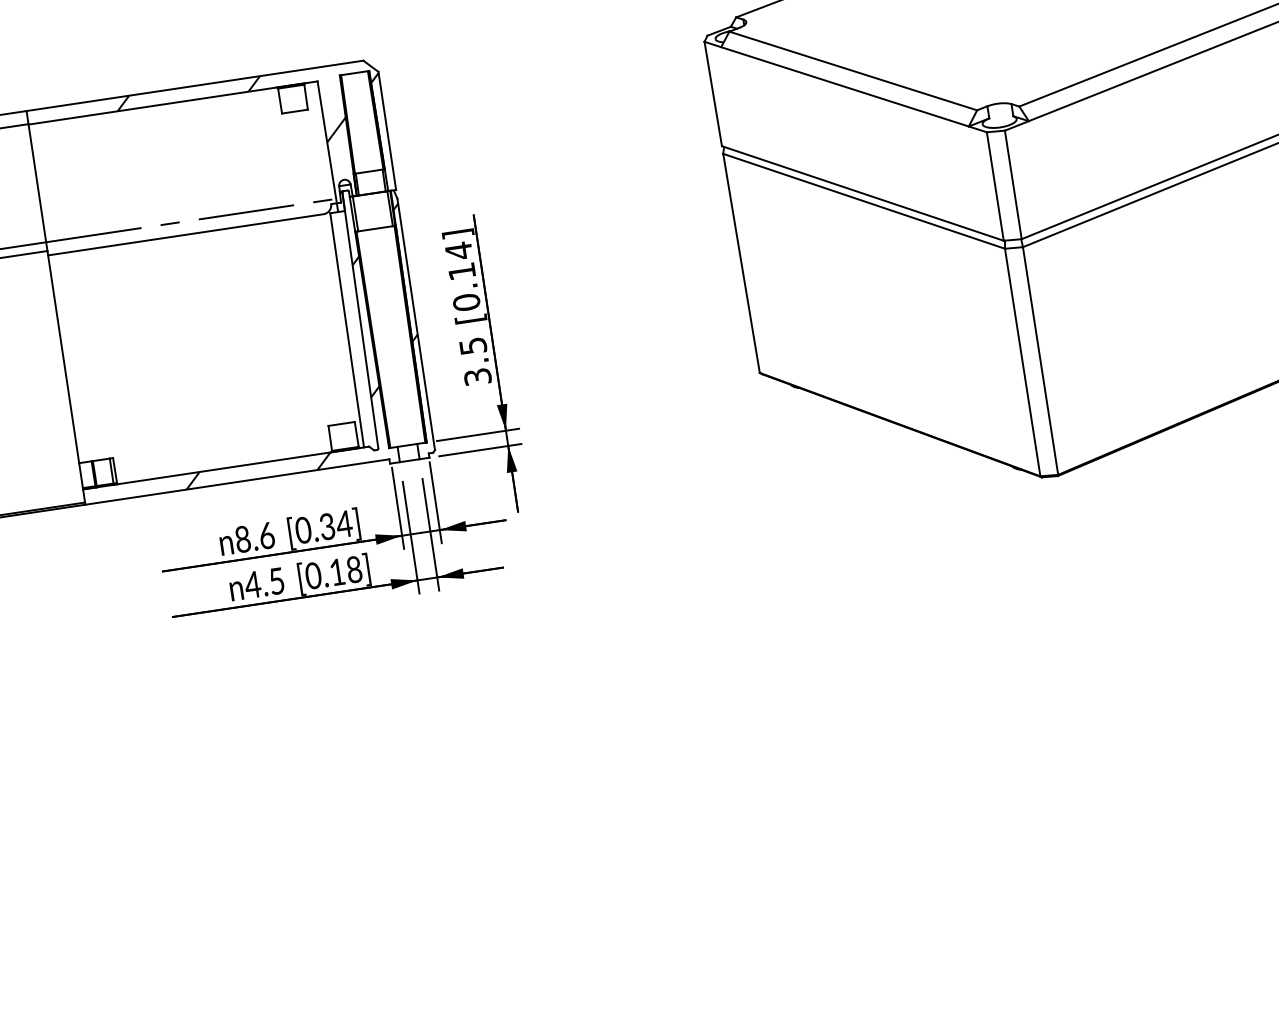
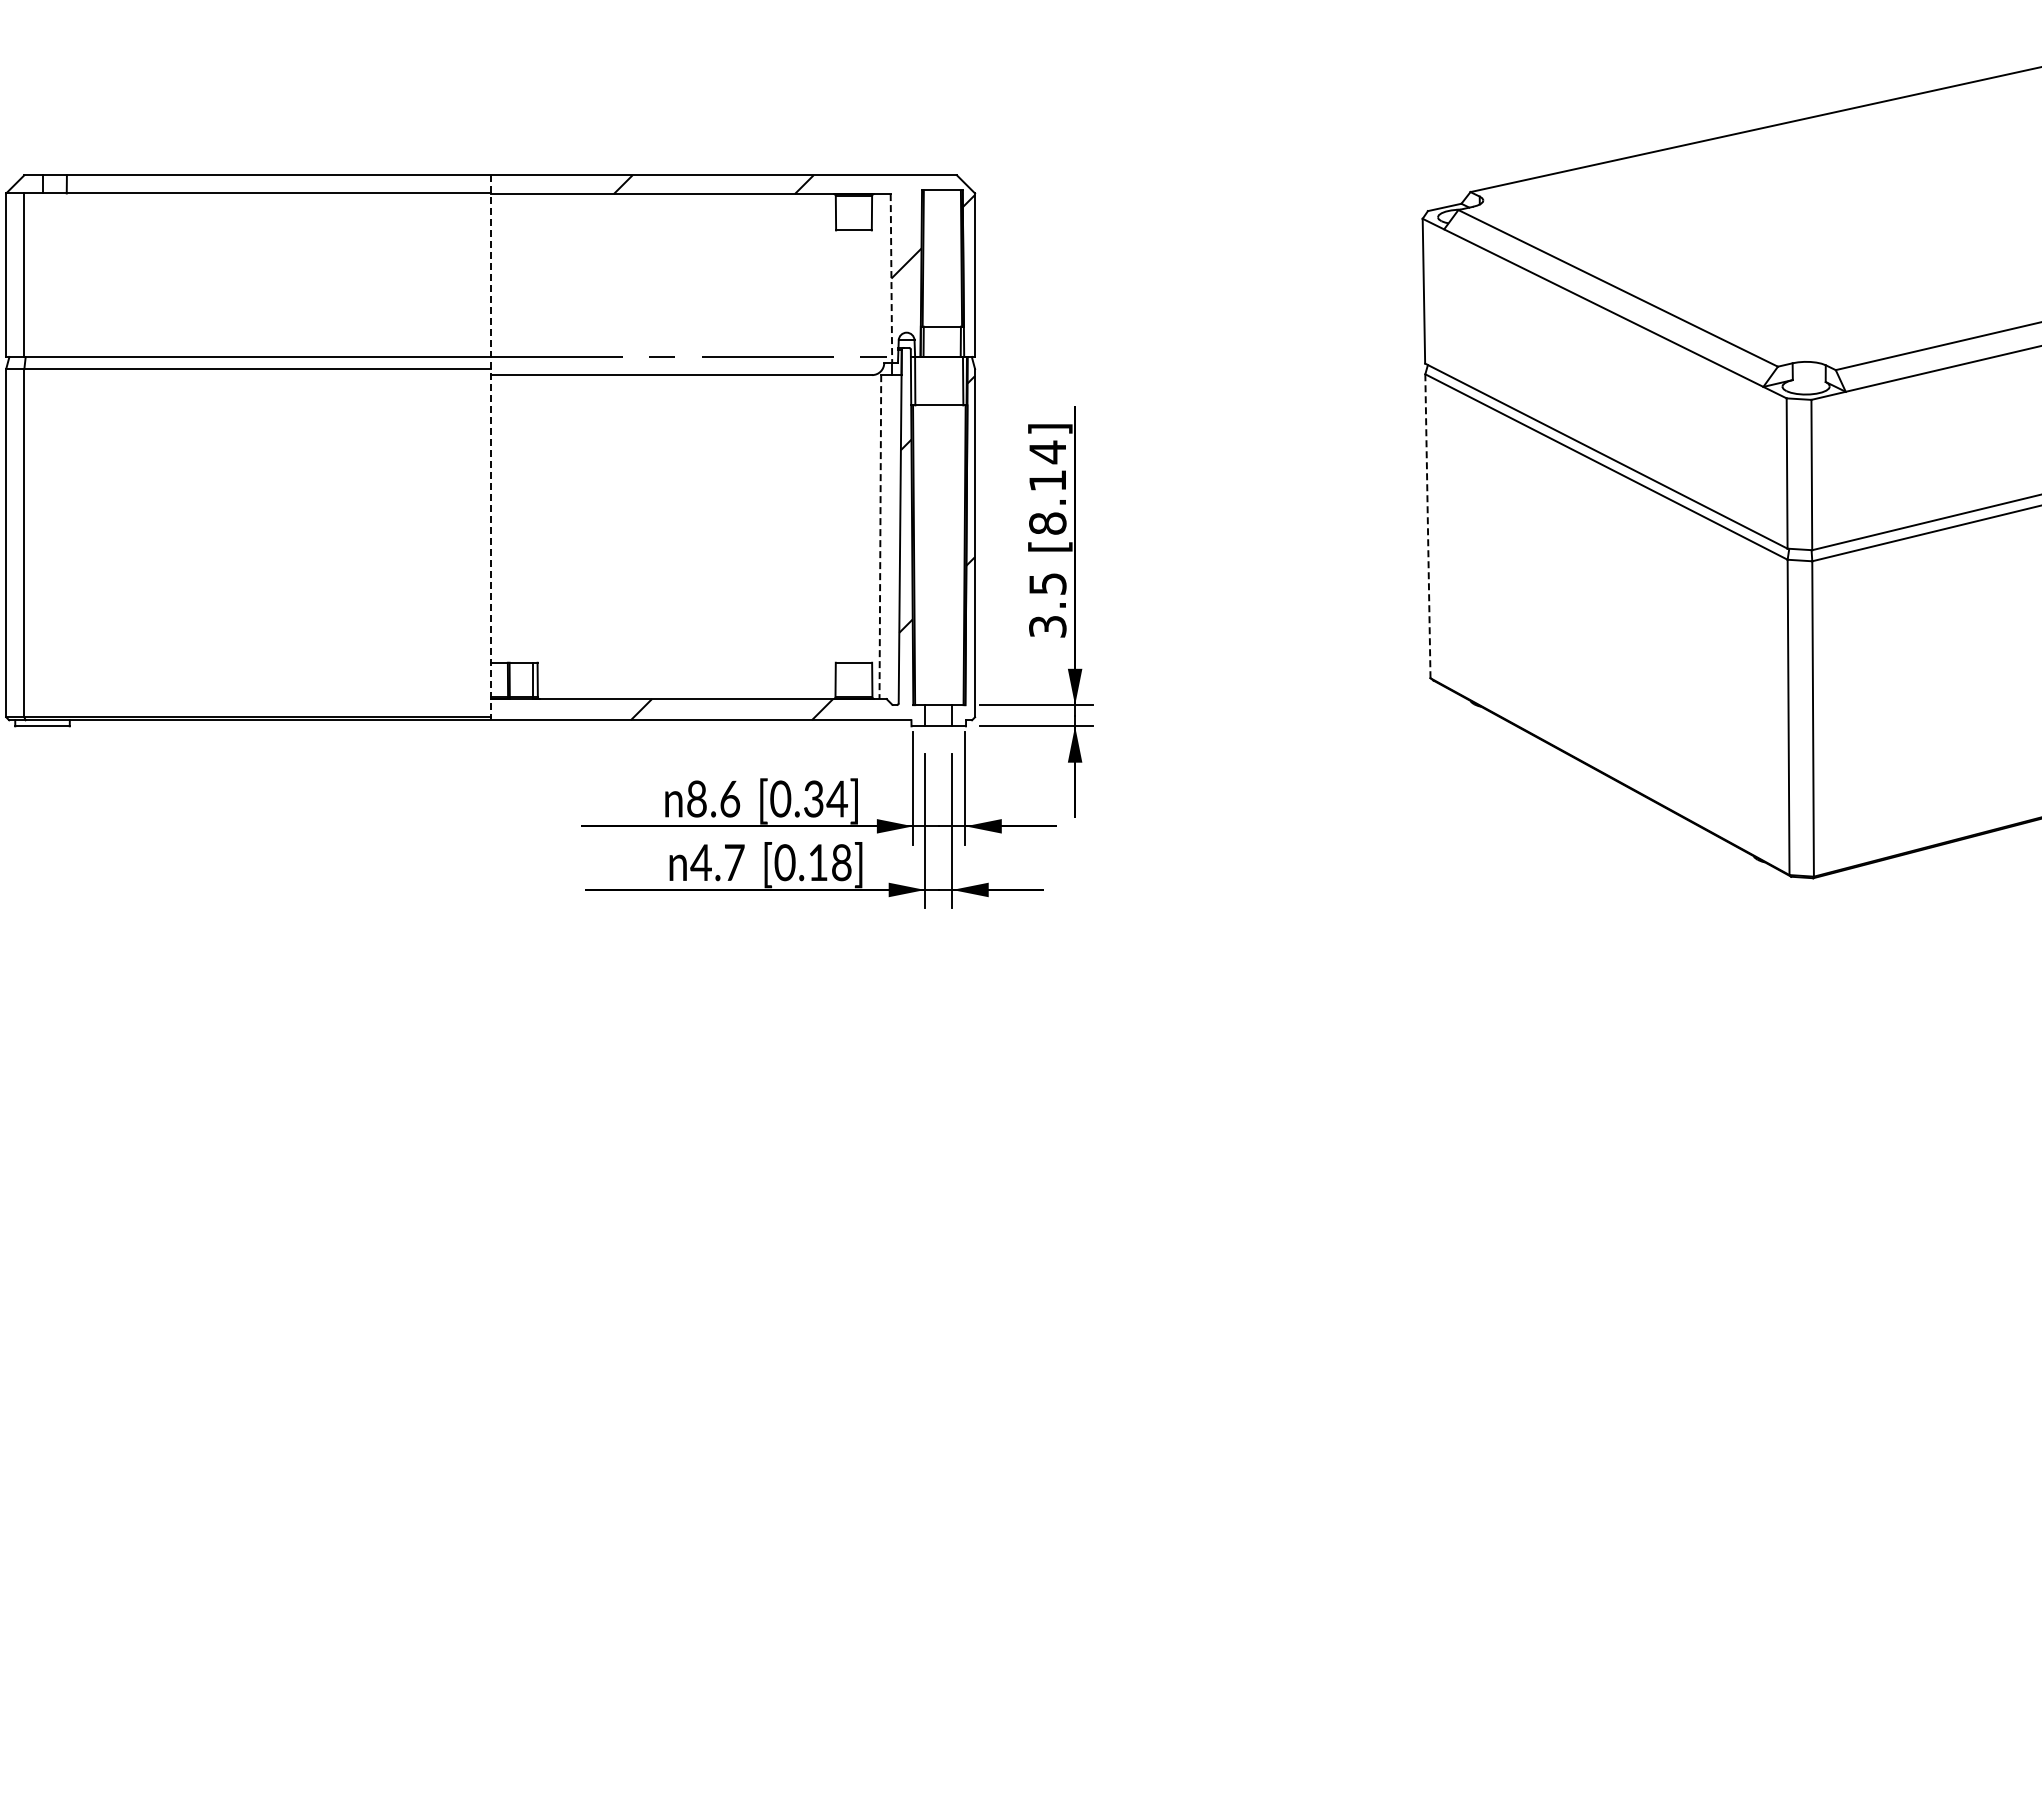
line: (327, 143) -> (891, 279), solid -> dashed
line: (741, 263) -> (1427, 526), solid -> dashed
text: (466, 302) -> (1047, 523), [0.14] -> [8.14]
line: (55, 308) -> (490, 448), solid -> dashed
line: (347, 330) -> (880, 537), solid -> dashed
text: (276, 581) -> (734, 862), 4.5 -> 4.7

